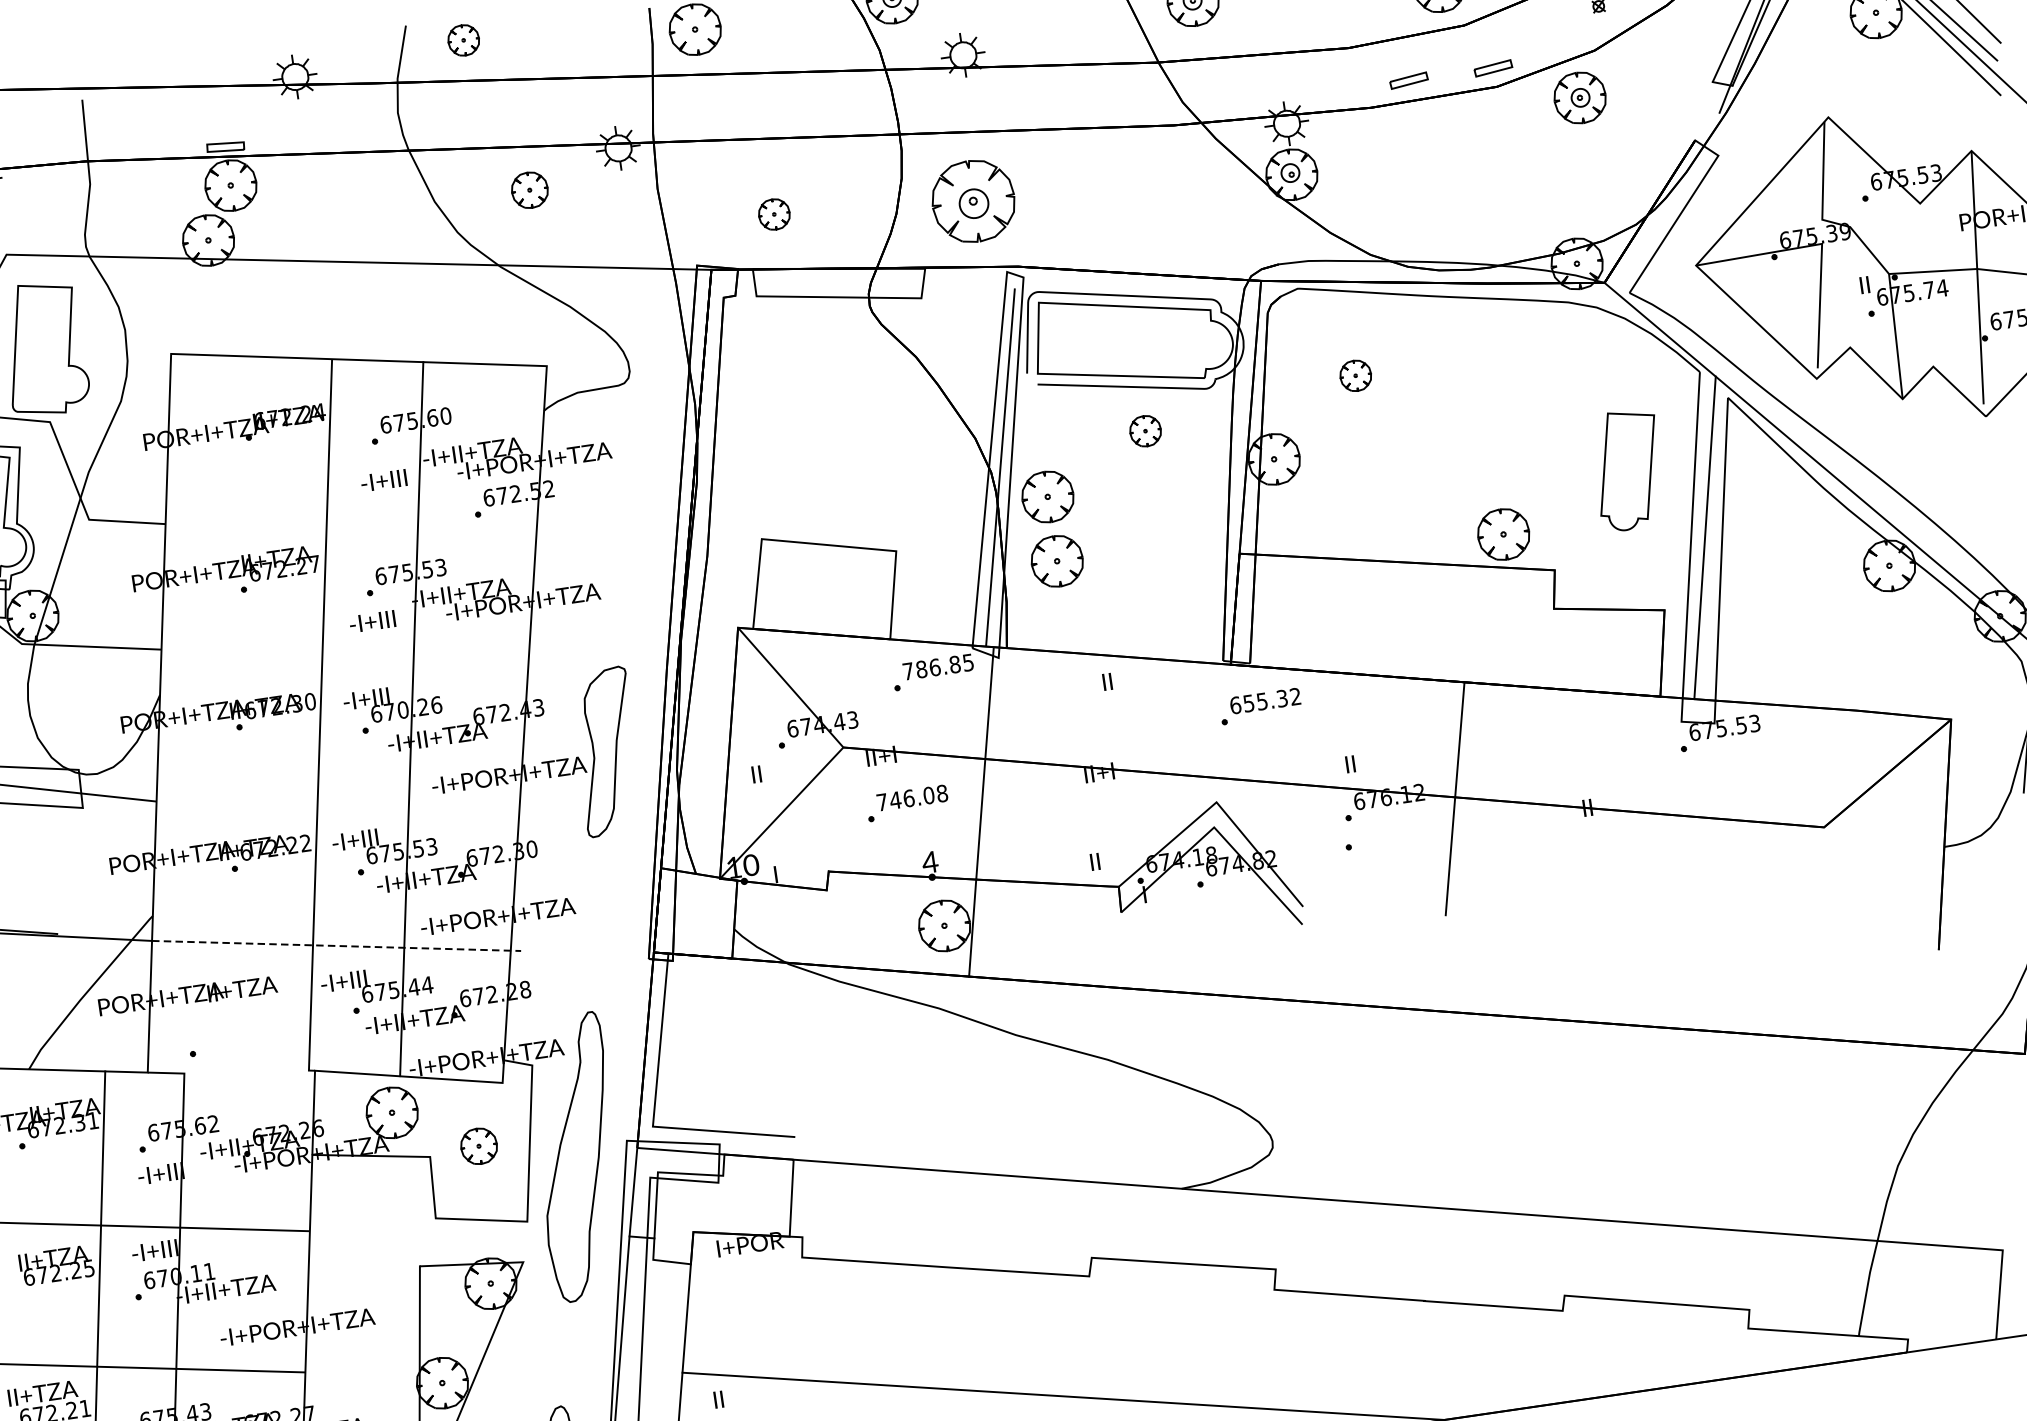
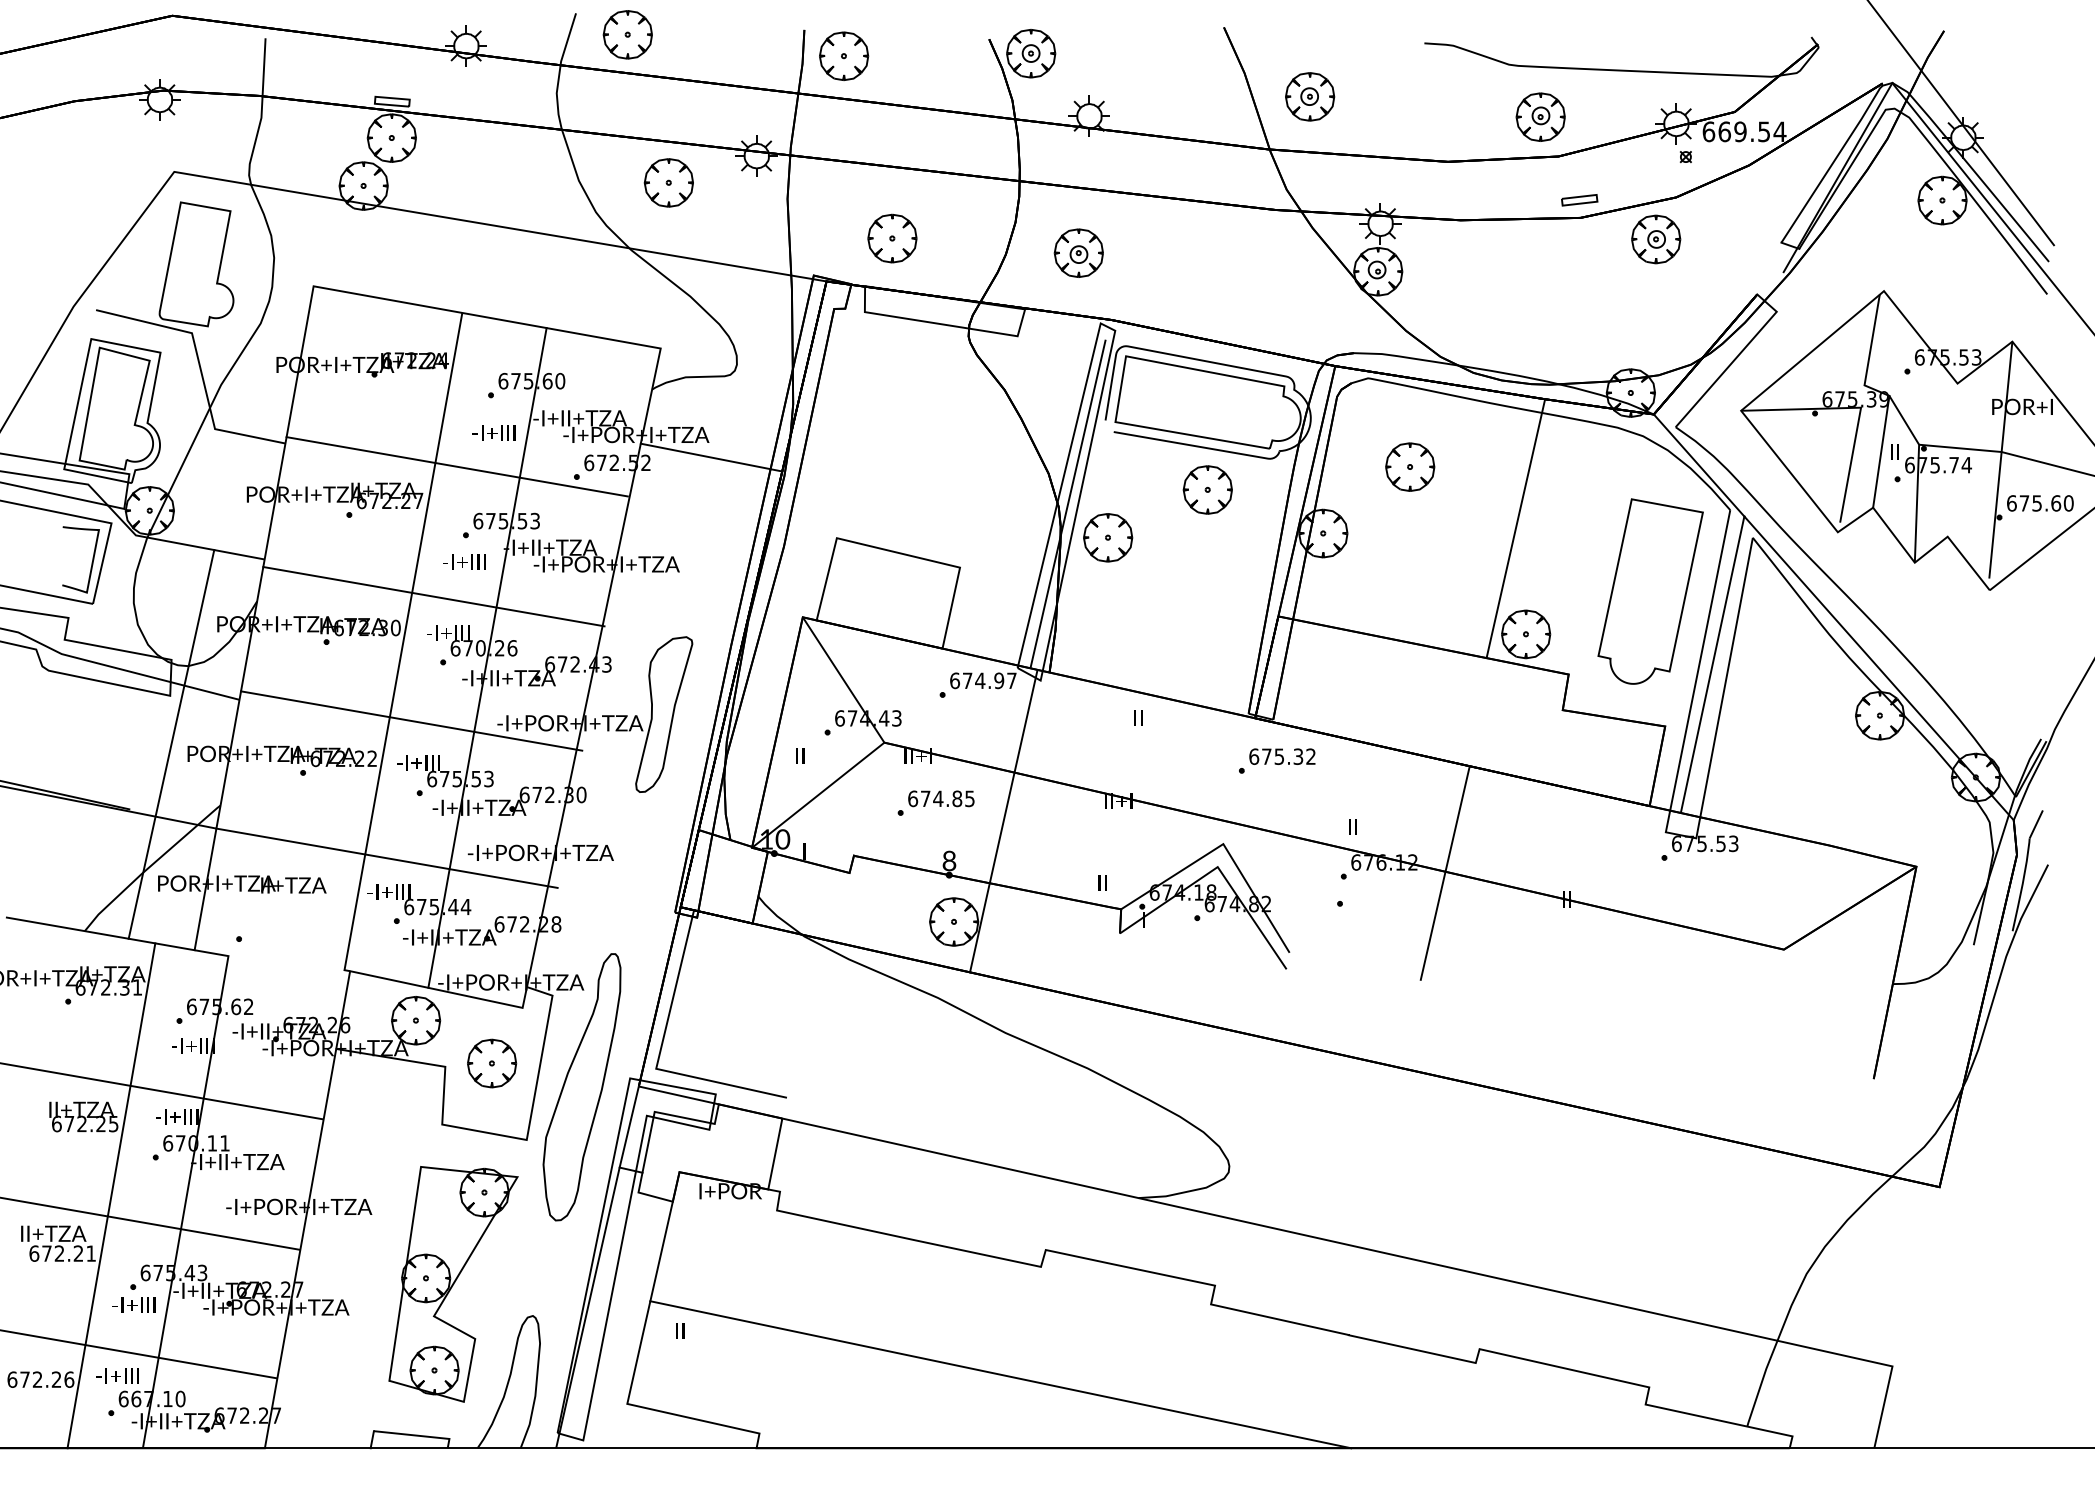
part: (463, 40) -> (627, 34), size x1.67
part: (1408, 80) -> (1499, 200), removed
part: (529, 189) -> (668, 182), size x1.43
part: (972, 200) -> (1078, 252), size x0.62
part: (774, 214) -> (892, 238), size x1.67
line: (1850, 286) -> (1881, 451), added
part: (1355, 375) -> (1410, 466), size x1.67
line: (1476, 424) -> (1515, 528), added
part: (1145, 430) -> (1207, 489), size x1.67
part: (1628, 470) -> (1650, 591), size x1.67
line: (617, 473) -> (711, 457), added
line: (349, 522) -> (456, 466), added
part: (1057, 560) -> (1108, 598), removed
line: (345, 662) -> (433, 596), added
text: (938, 666) -> (983, 680), 786.85 -> 674.97
text: (1248, 703) -> (1266, 756), 655.32 -> 675.32
line: (341, 796) -> (411, 720), added
text: (912, 797) -> (941, 798), 746.08 -> 674.85
line: (91, 859) -> (171, 744), added
text: (929, 861) -> (948, 860), 4 -> 8
line: (337, 946) -> (387, 858), dashed -> solid
part: (479, 1146) -> (492, 1063), size x1.43

